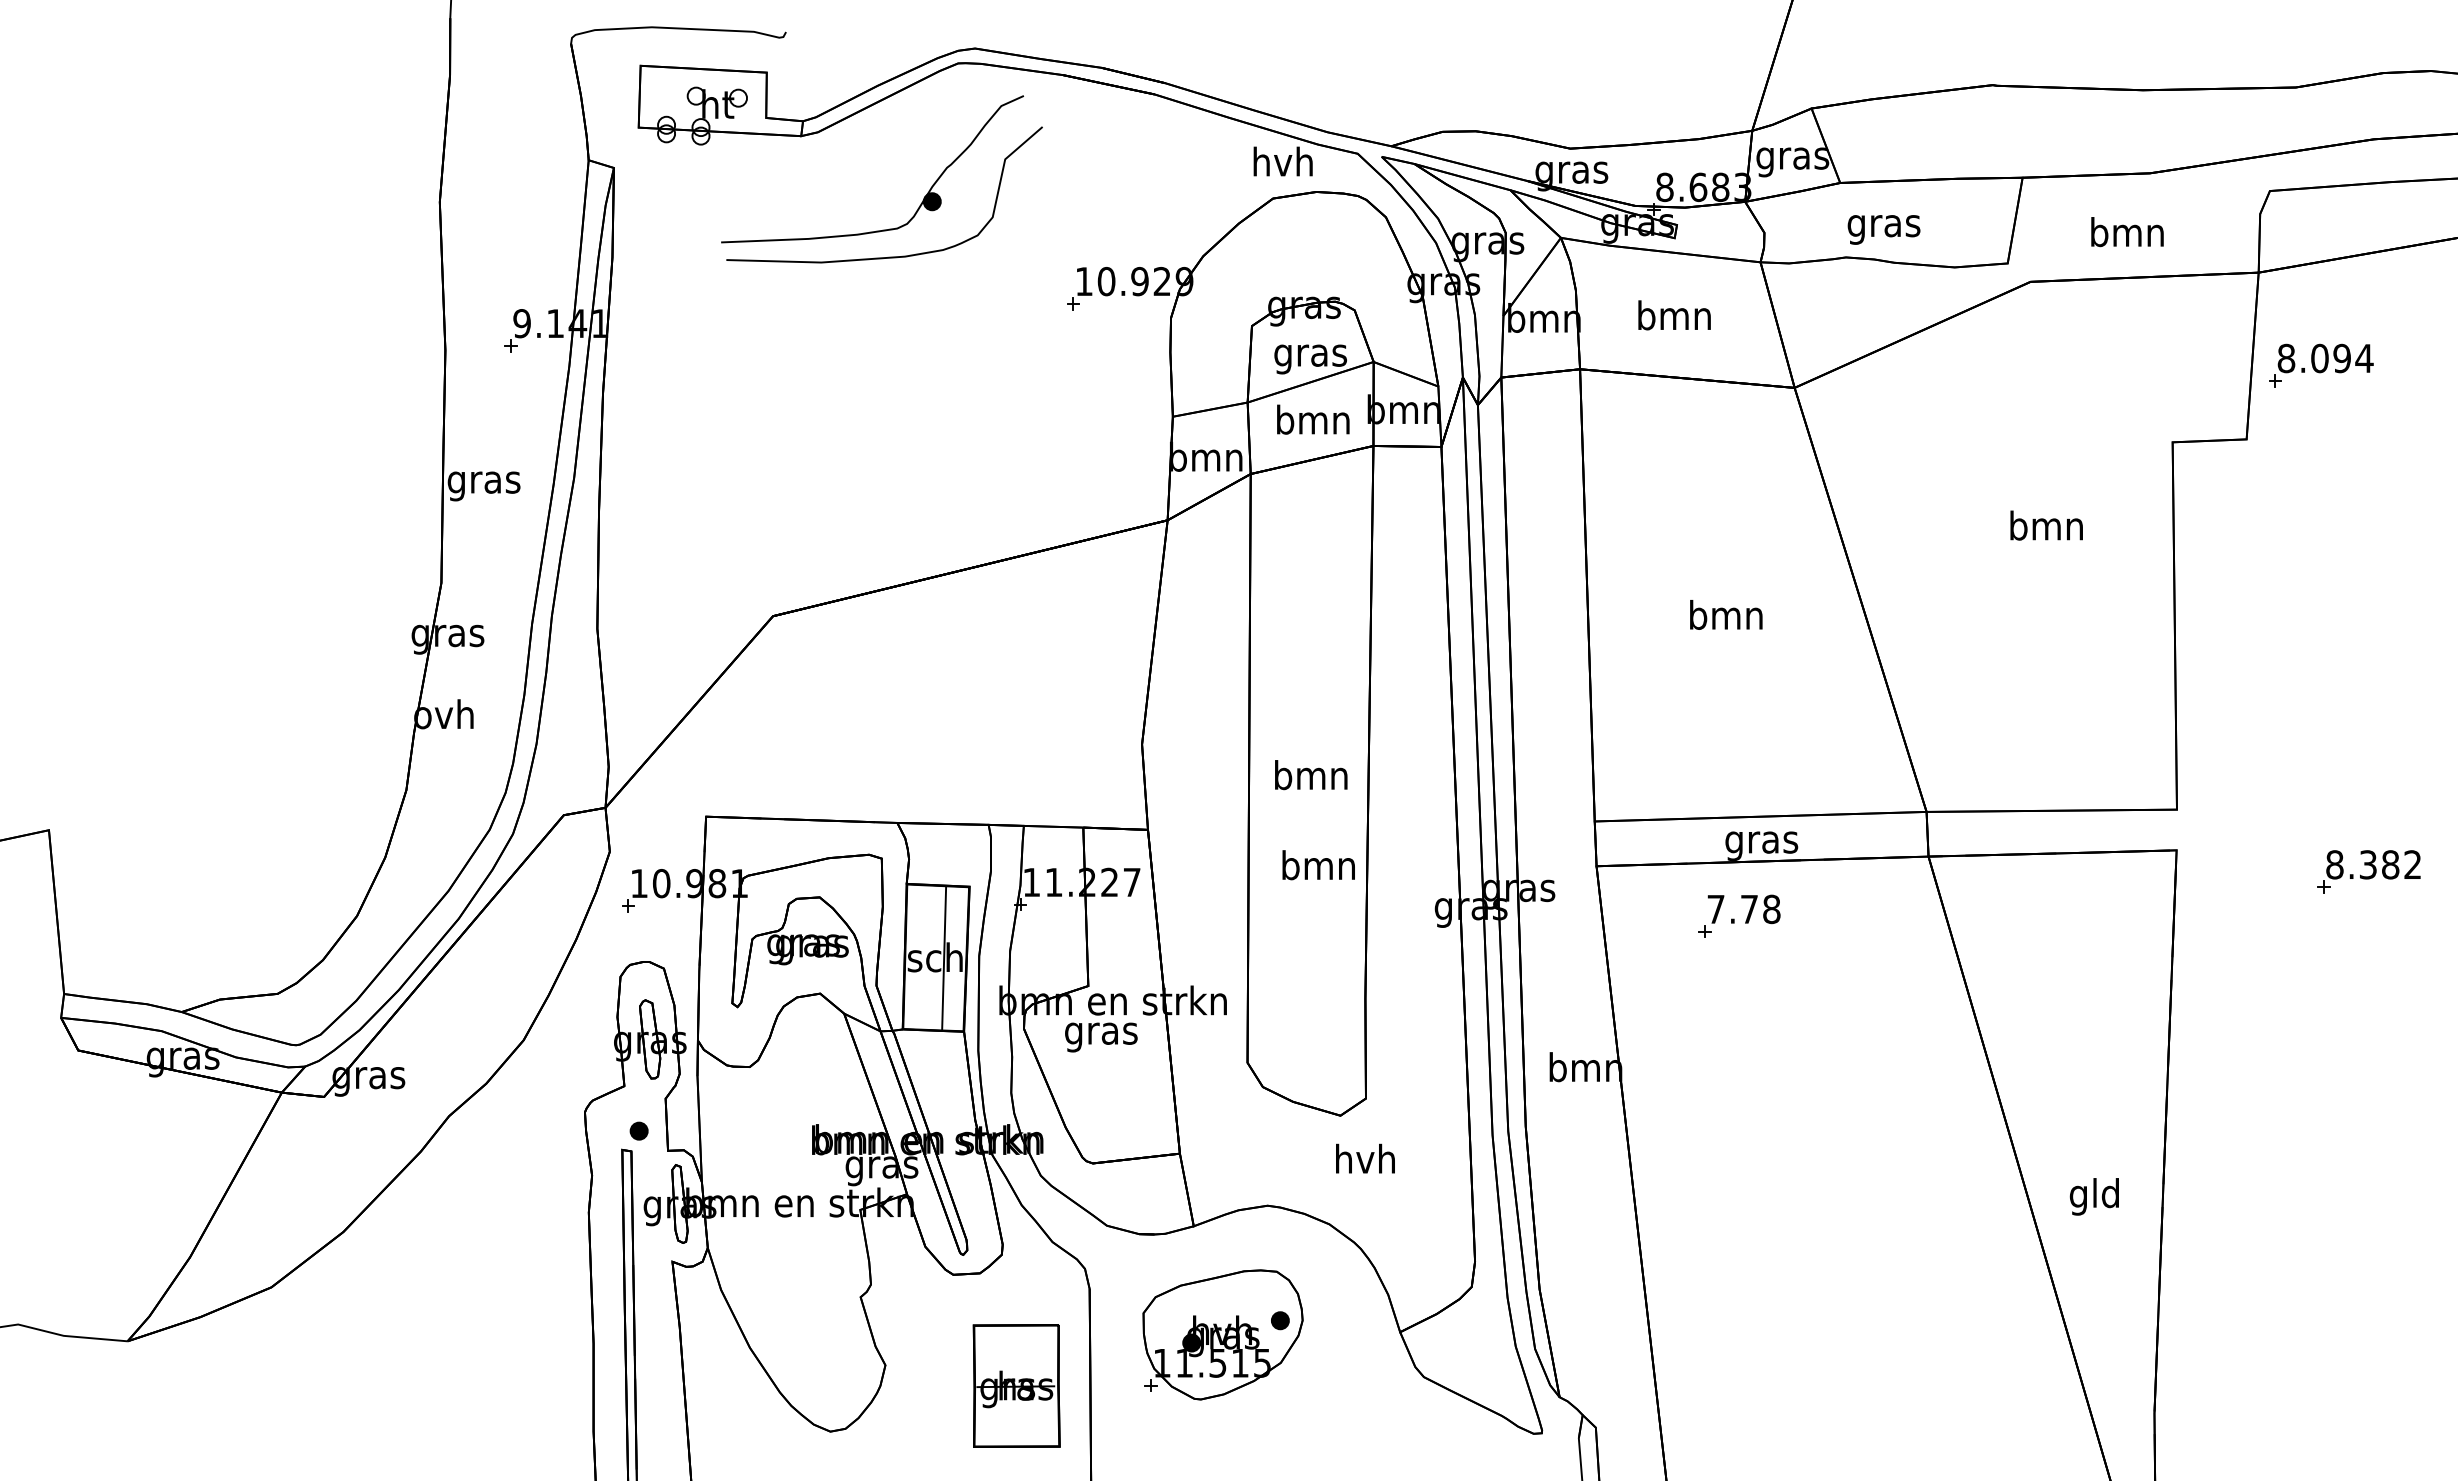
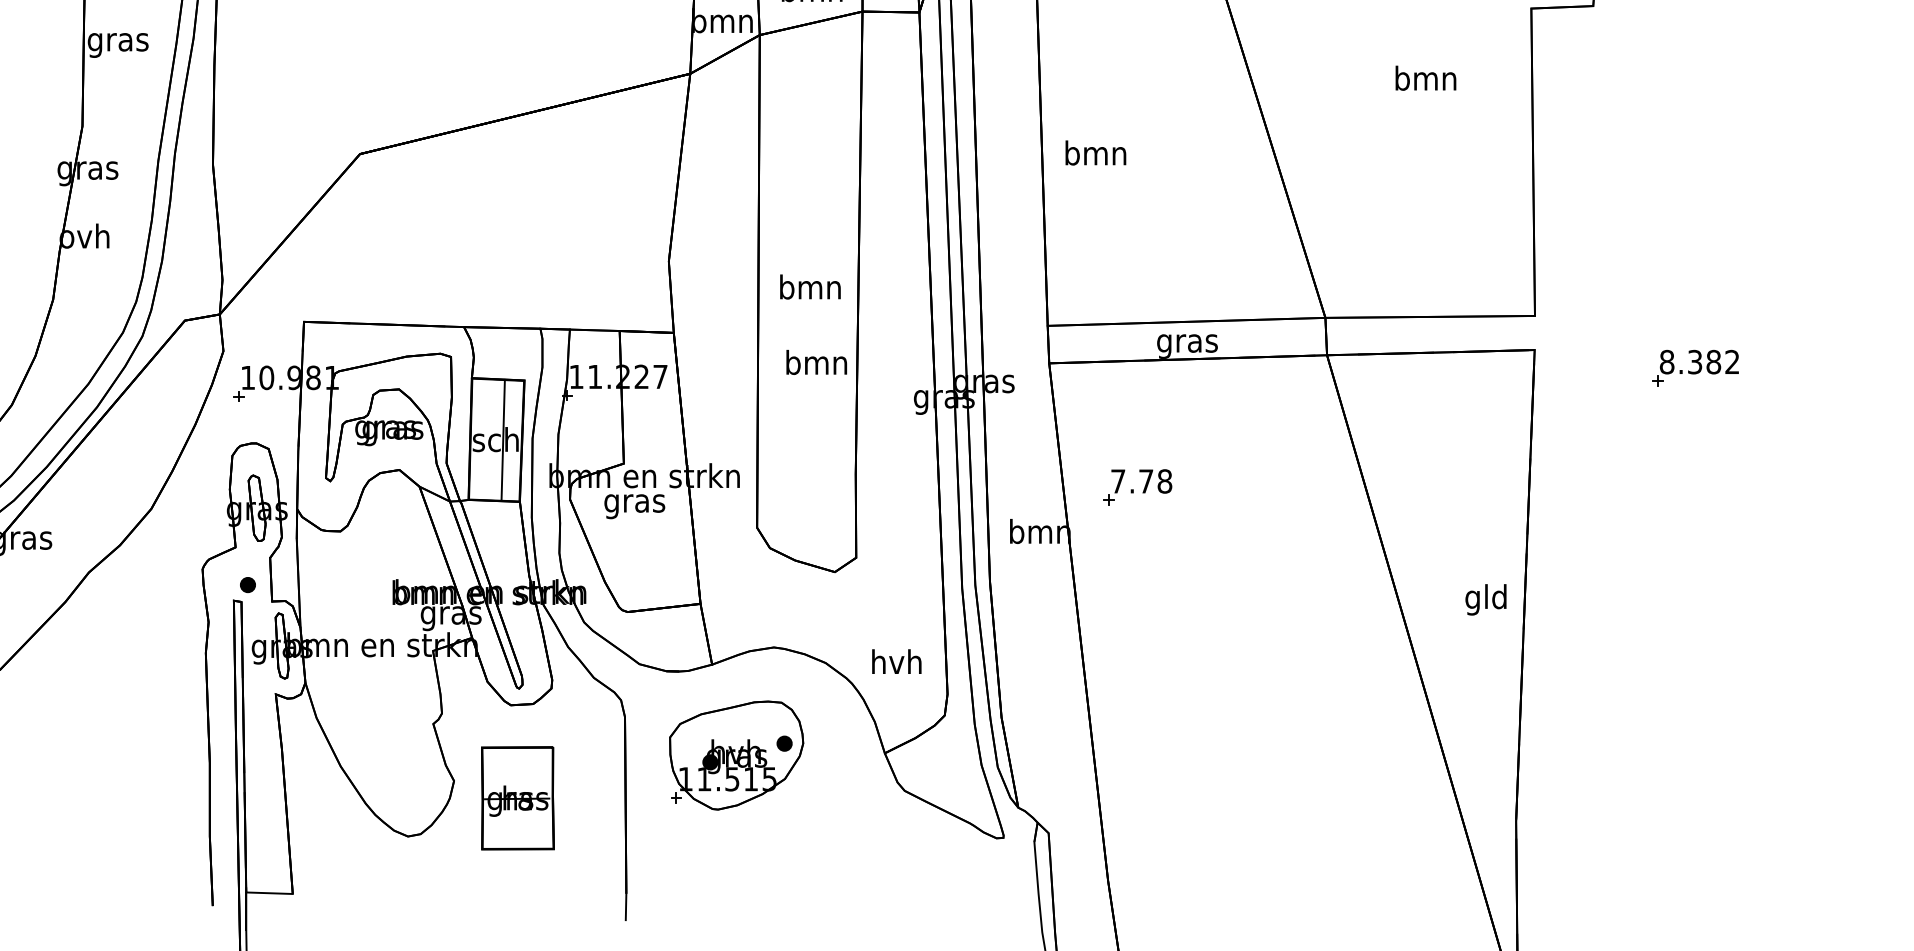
text: (1726, 614) -> (1096, 152), moved
part: (1739, 915) -> (1137, 486), moved
text: (1365, 1158) -> (896, 661), moved
text: (2093, 1196) -> (1485, 599), moved
part: (1016, 1385) -> (517, 797), moved

